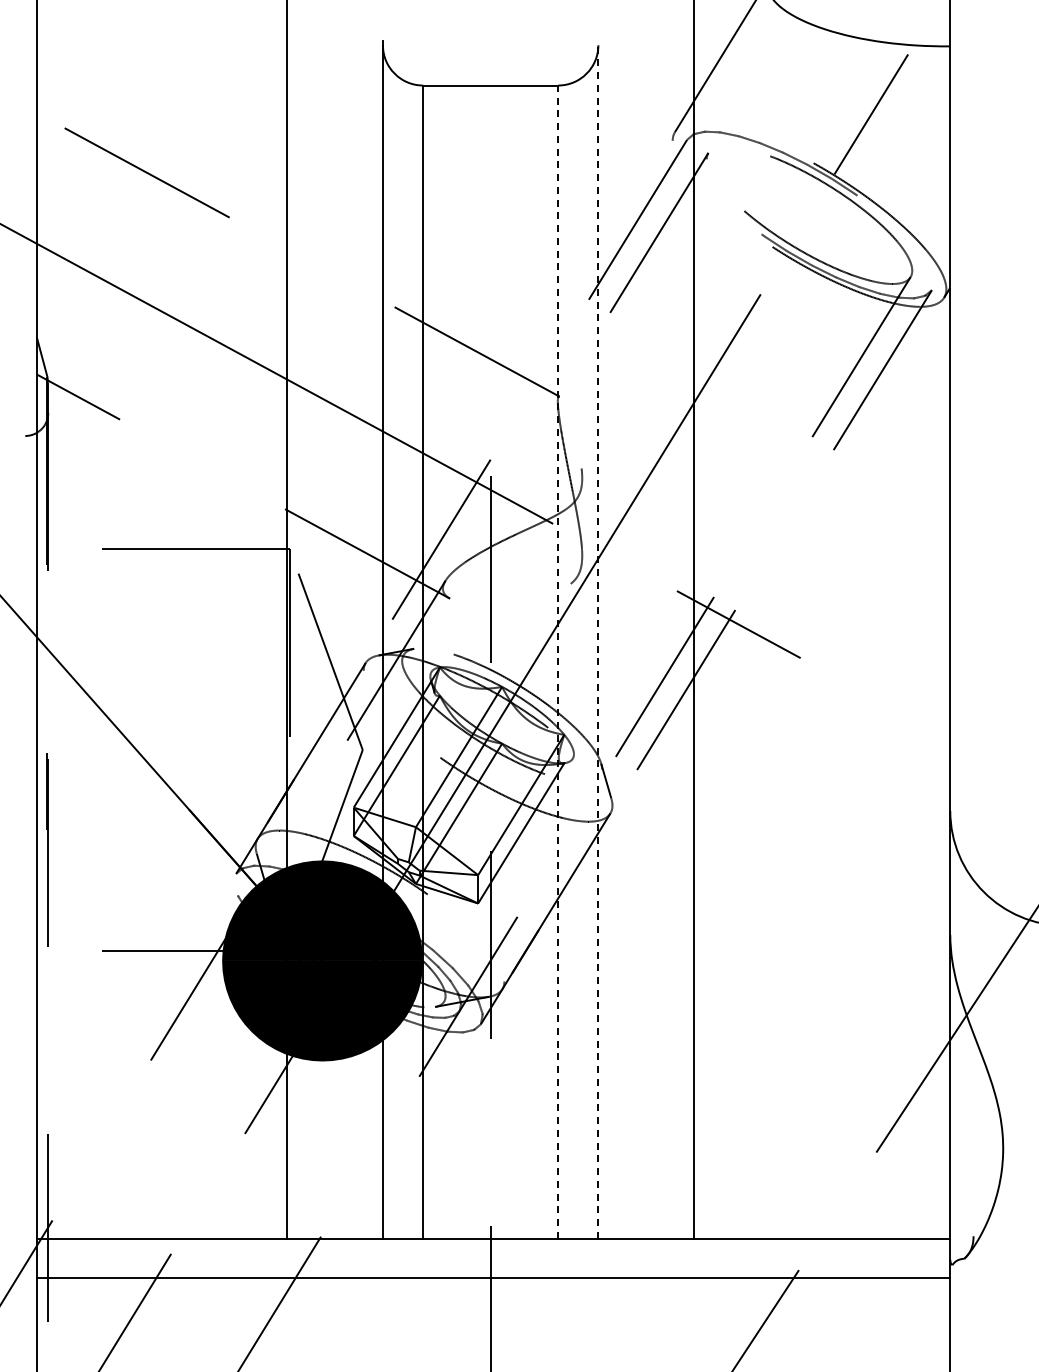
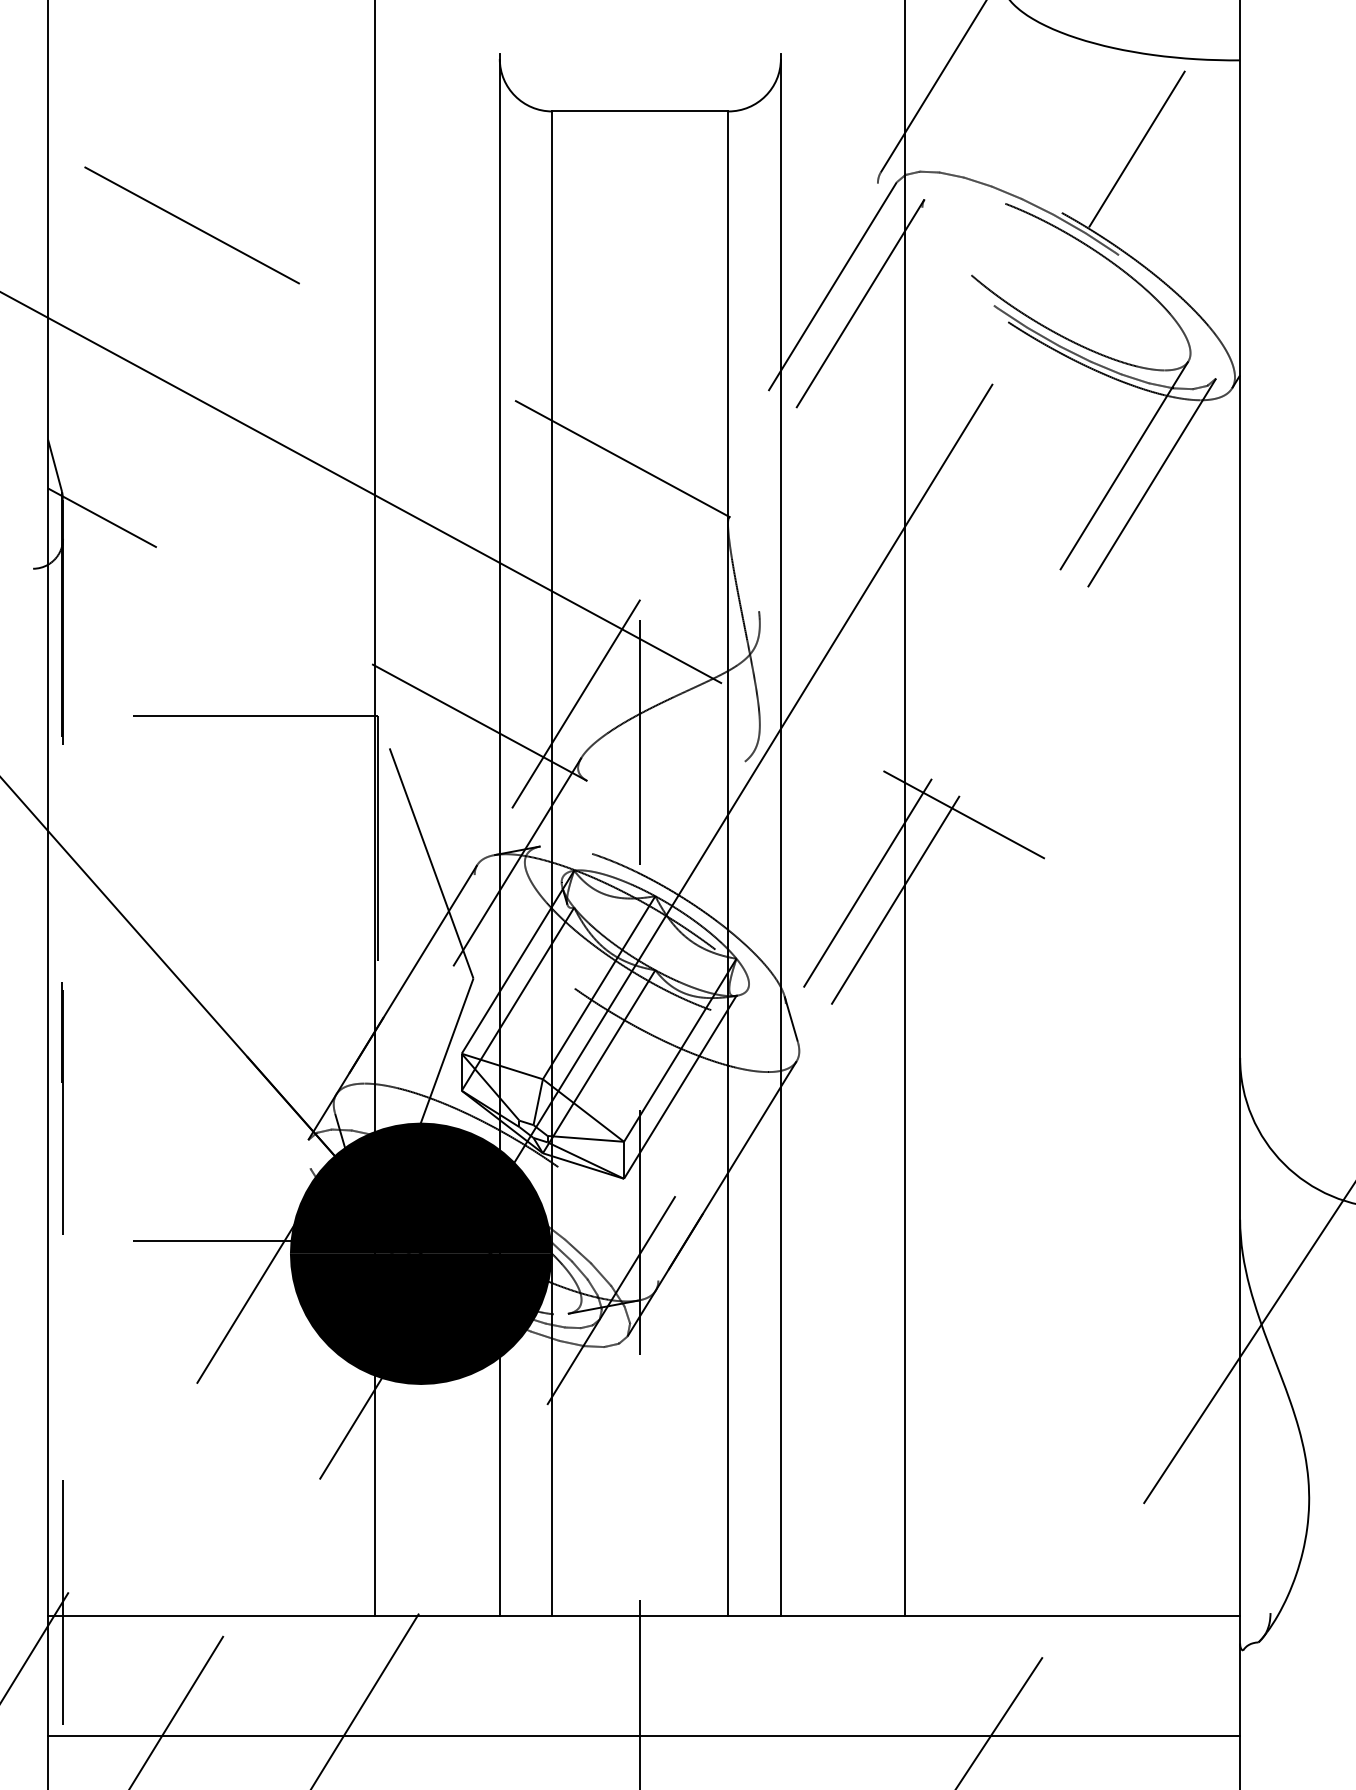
line: (598, 640) -> (781, 835), dashed -> solid
line: (558, 662) -> (728, 864), dashed -> solid
line: (493, 1277) -> (644, 1736), moved

